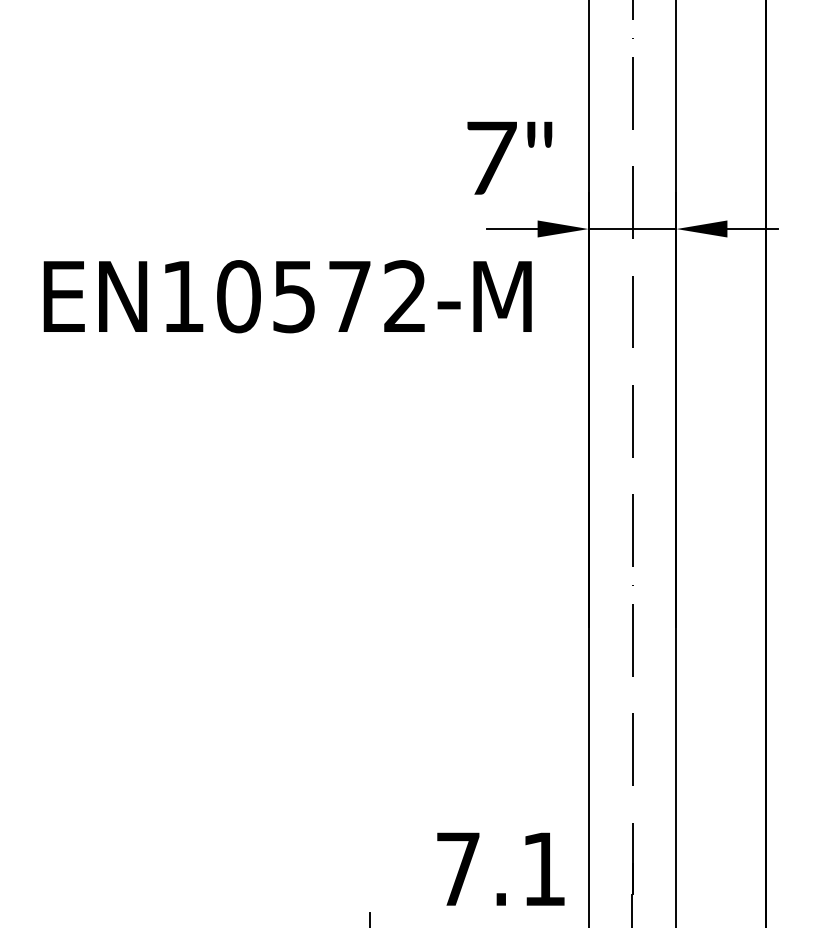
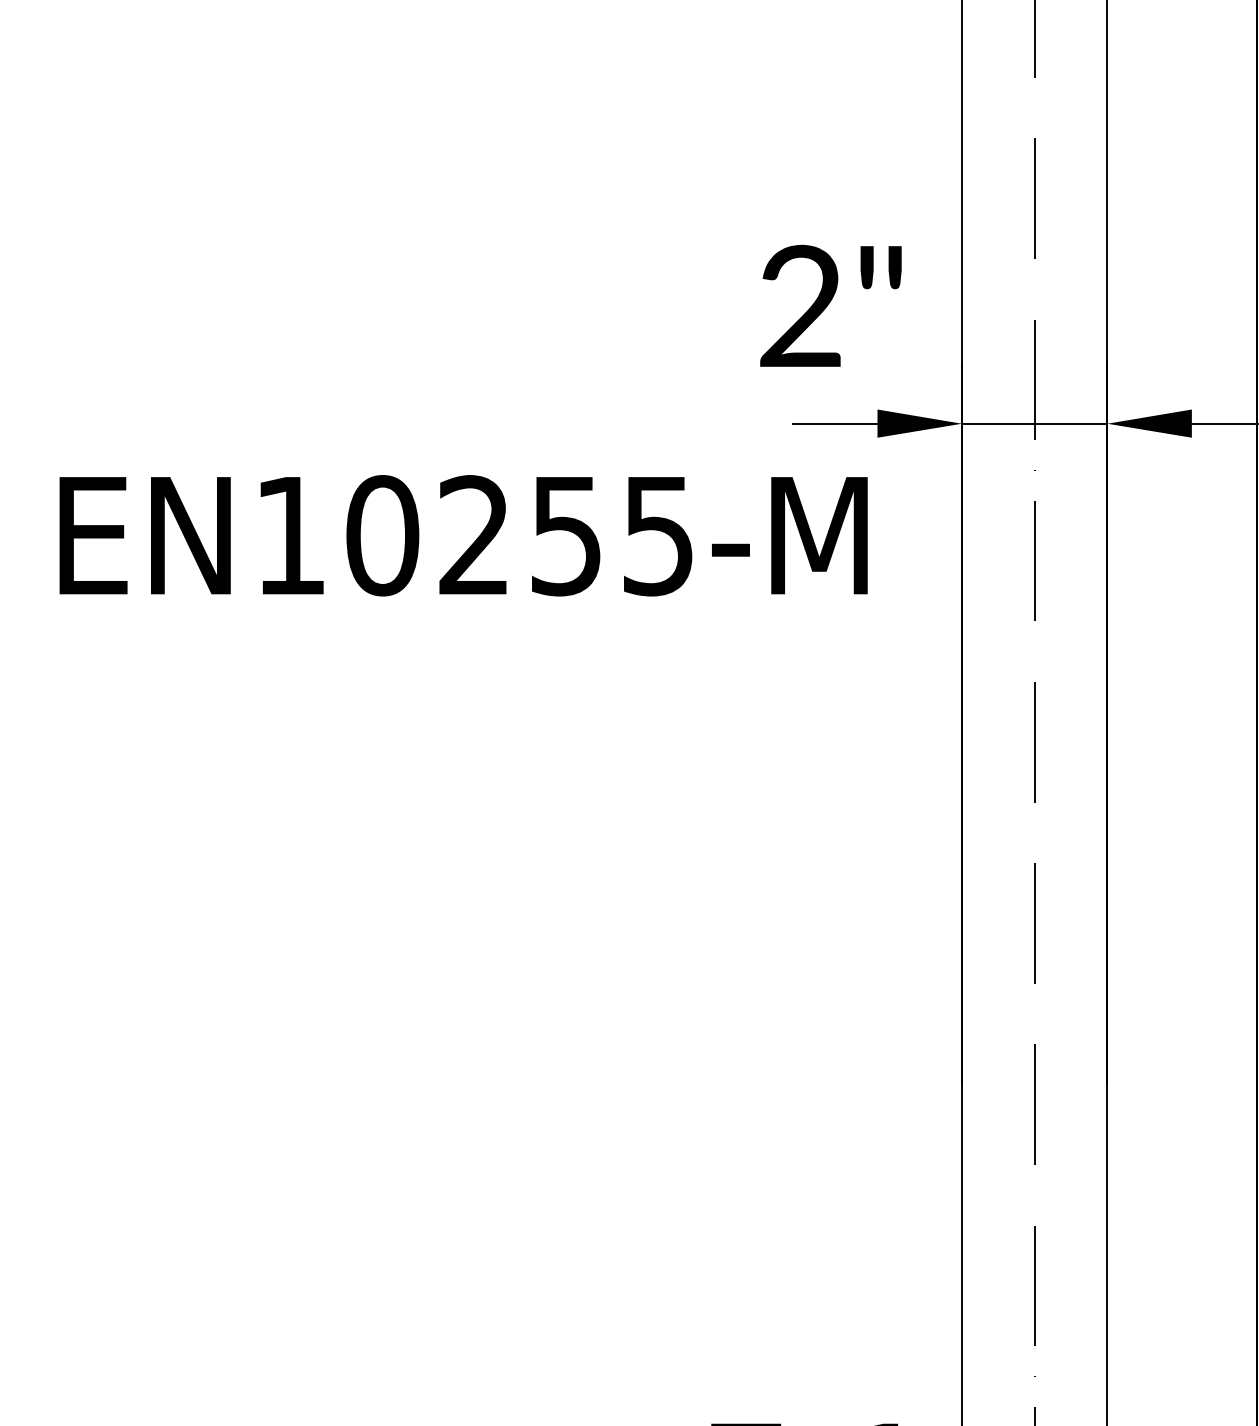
text: (491, 157) -> (801, 305), 7" -> 2"
text: (349, 296) -> (565, 535), EN10572-M -> EN10255-M

